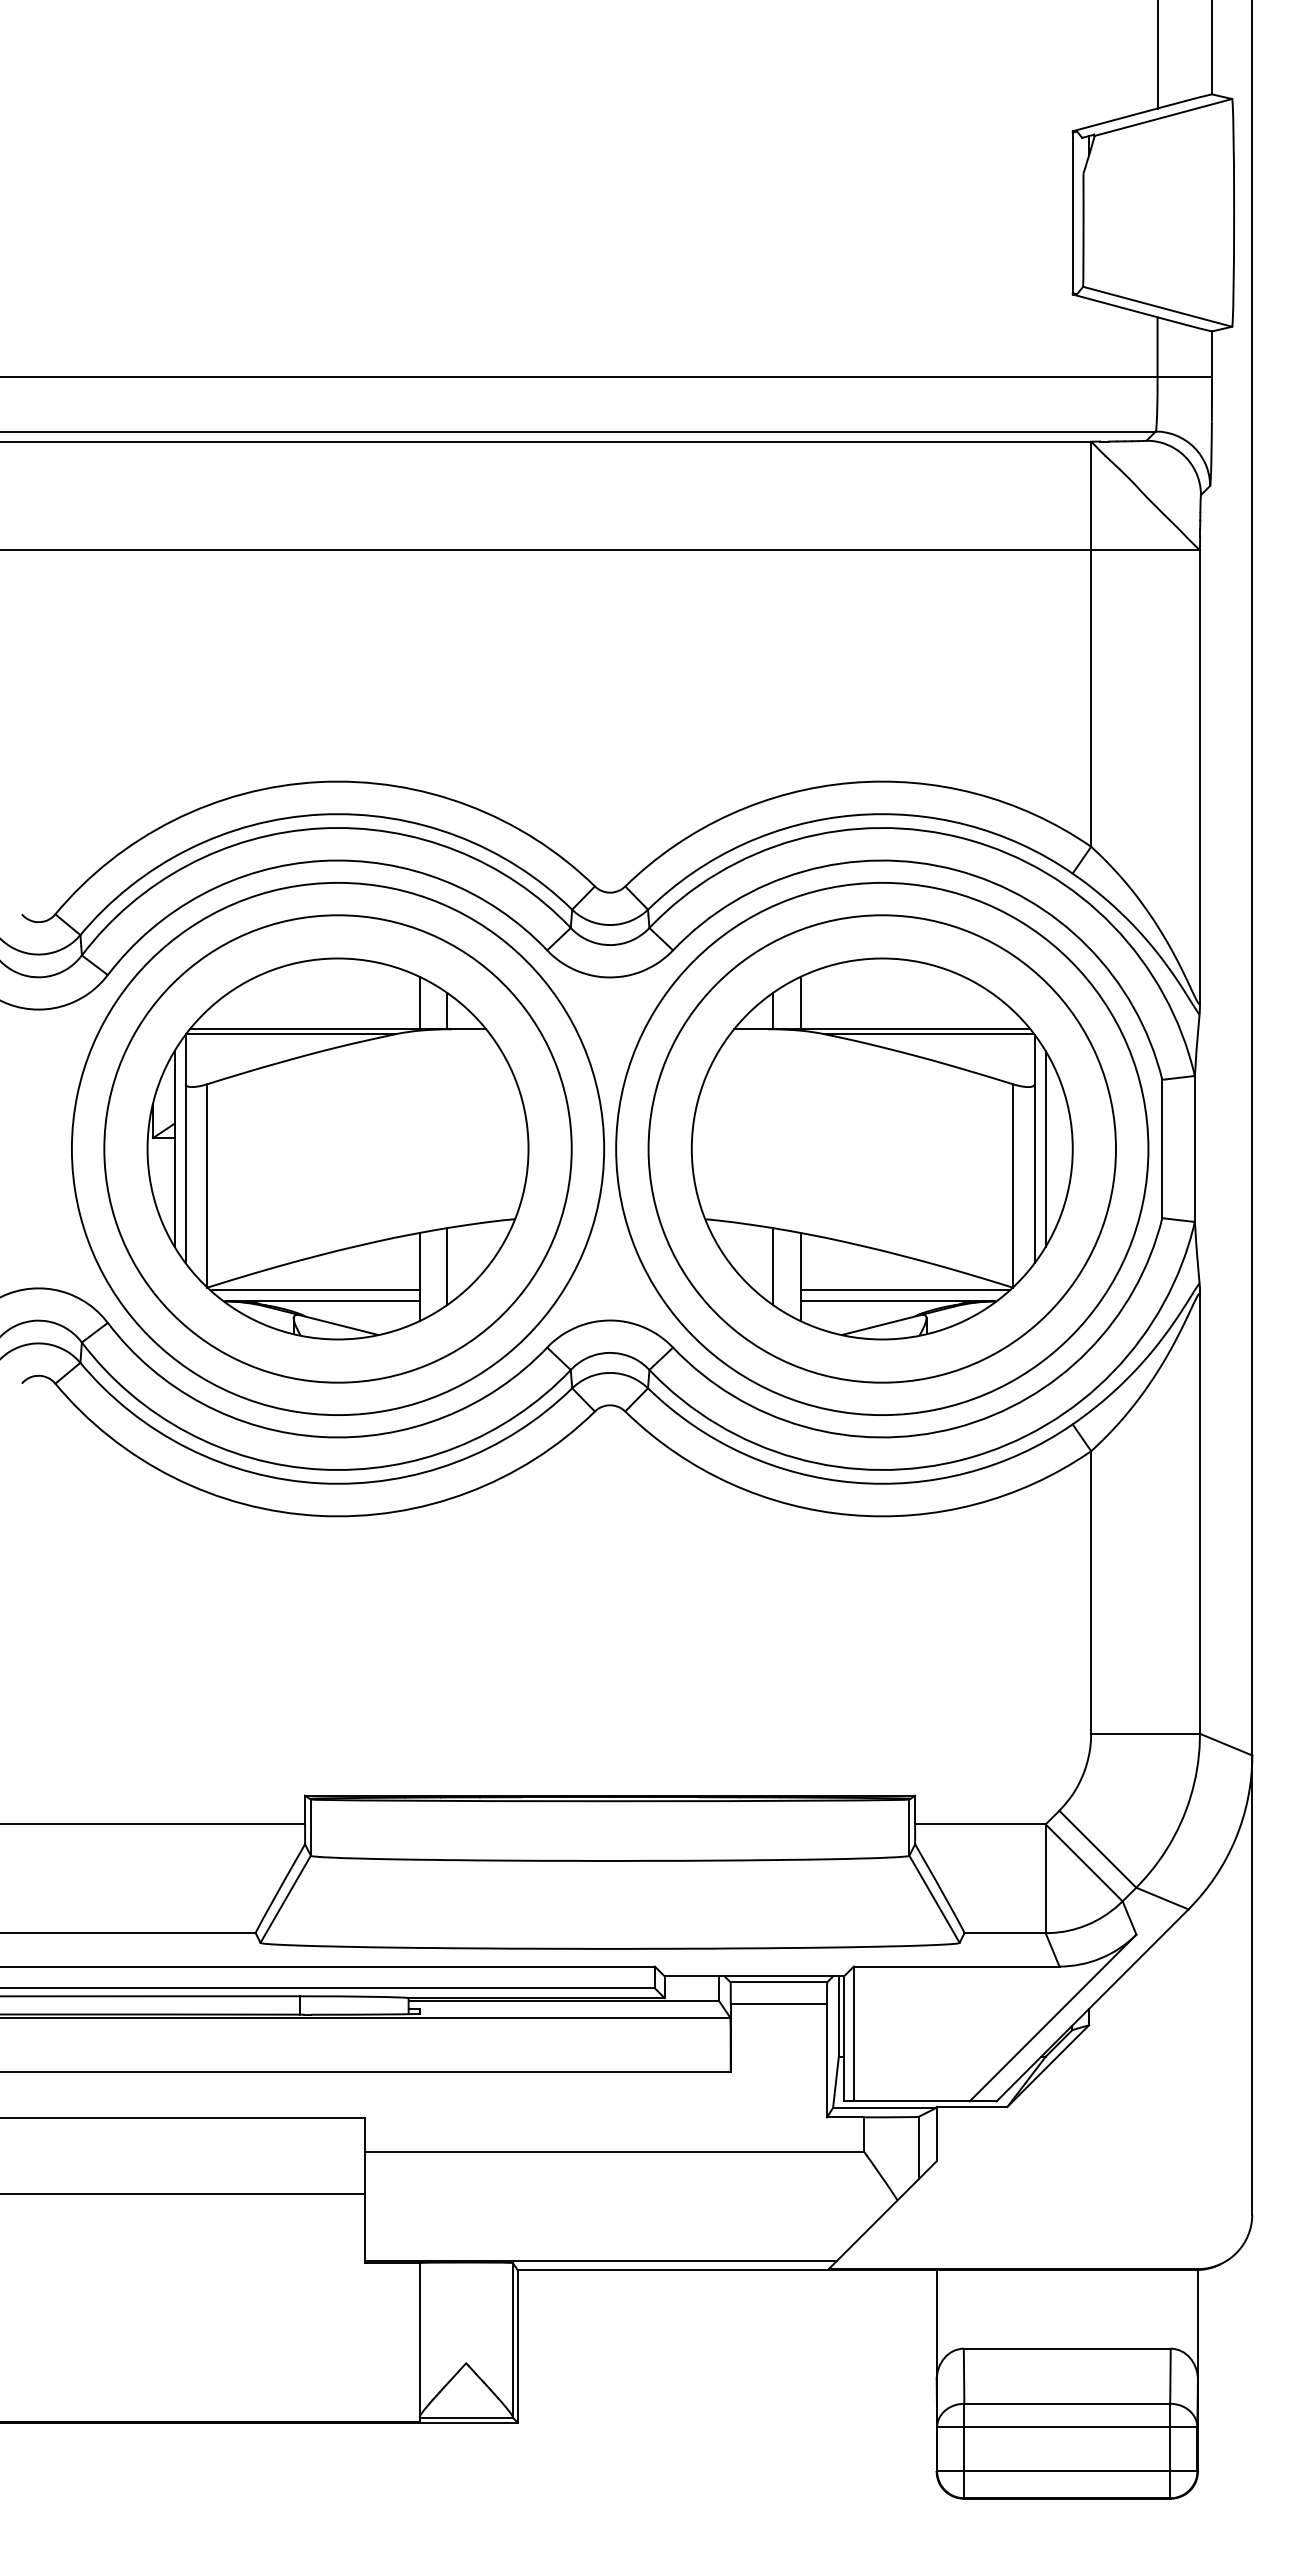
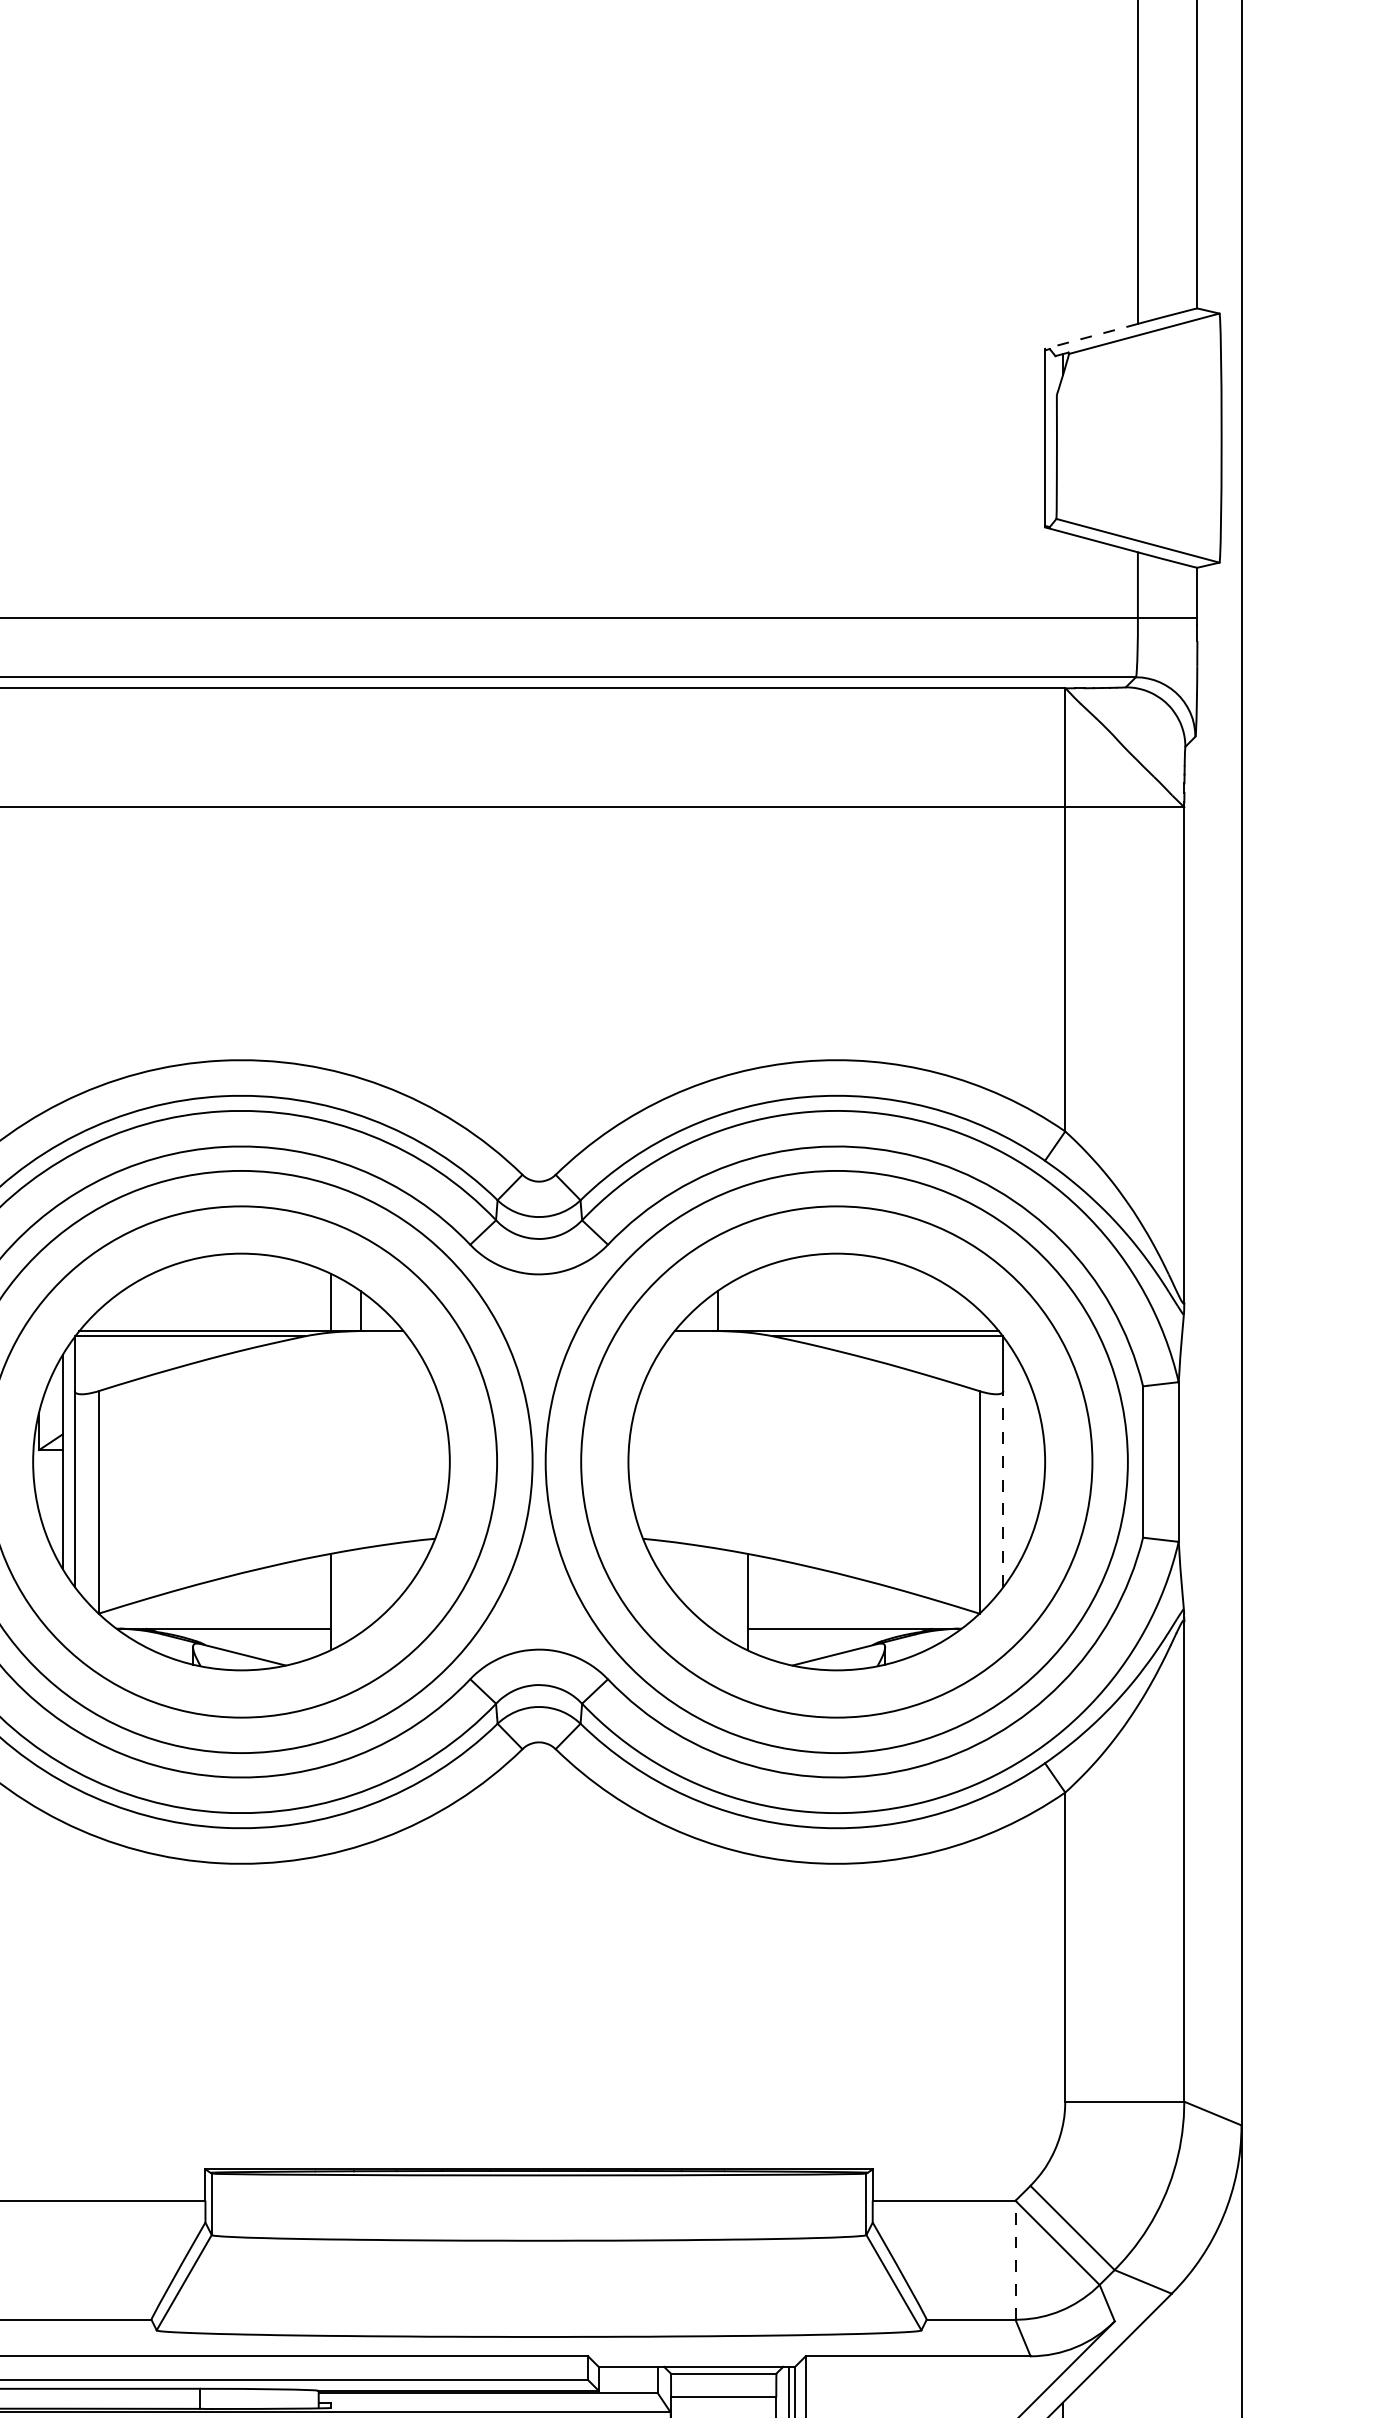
line: (1115, 119) -> (1091, 335), solid -> dashed
line: (800, 1003) -> (747, 1302), removed
line: (1045, 1148) -> (1015, 1461), removed
line: (1034, 1173) -> (1003, 1488), solid -> dashed
line: (446, 1266) -> (360, 1590), removed
line: (773, 1266) -> (717, 1590), removed
line: (314, 1290) -> (215, 1616), removed
line: (904, 1290) -> (861, 1616), removed
line: (1045, 1878) -> (1015, 2259), solid -> dashed

